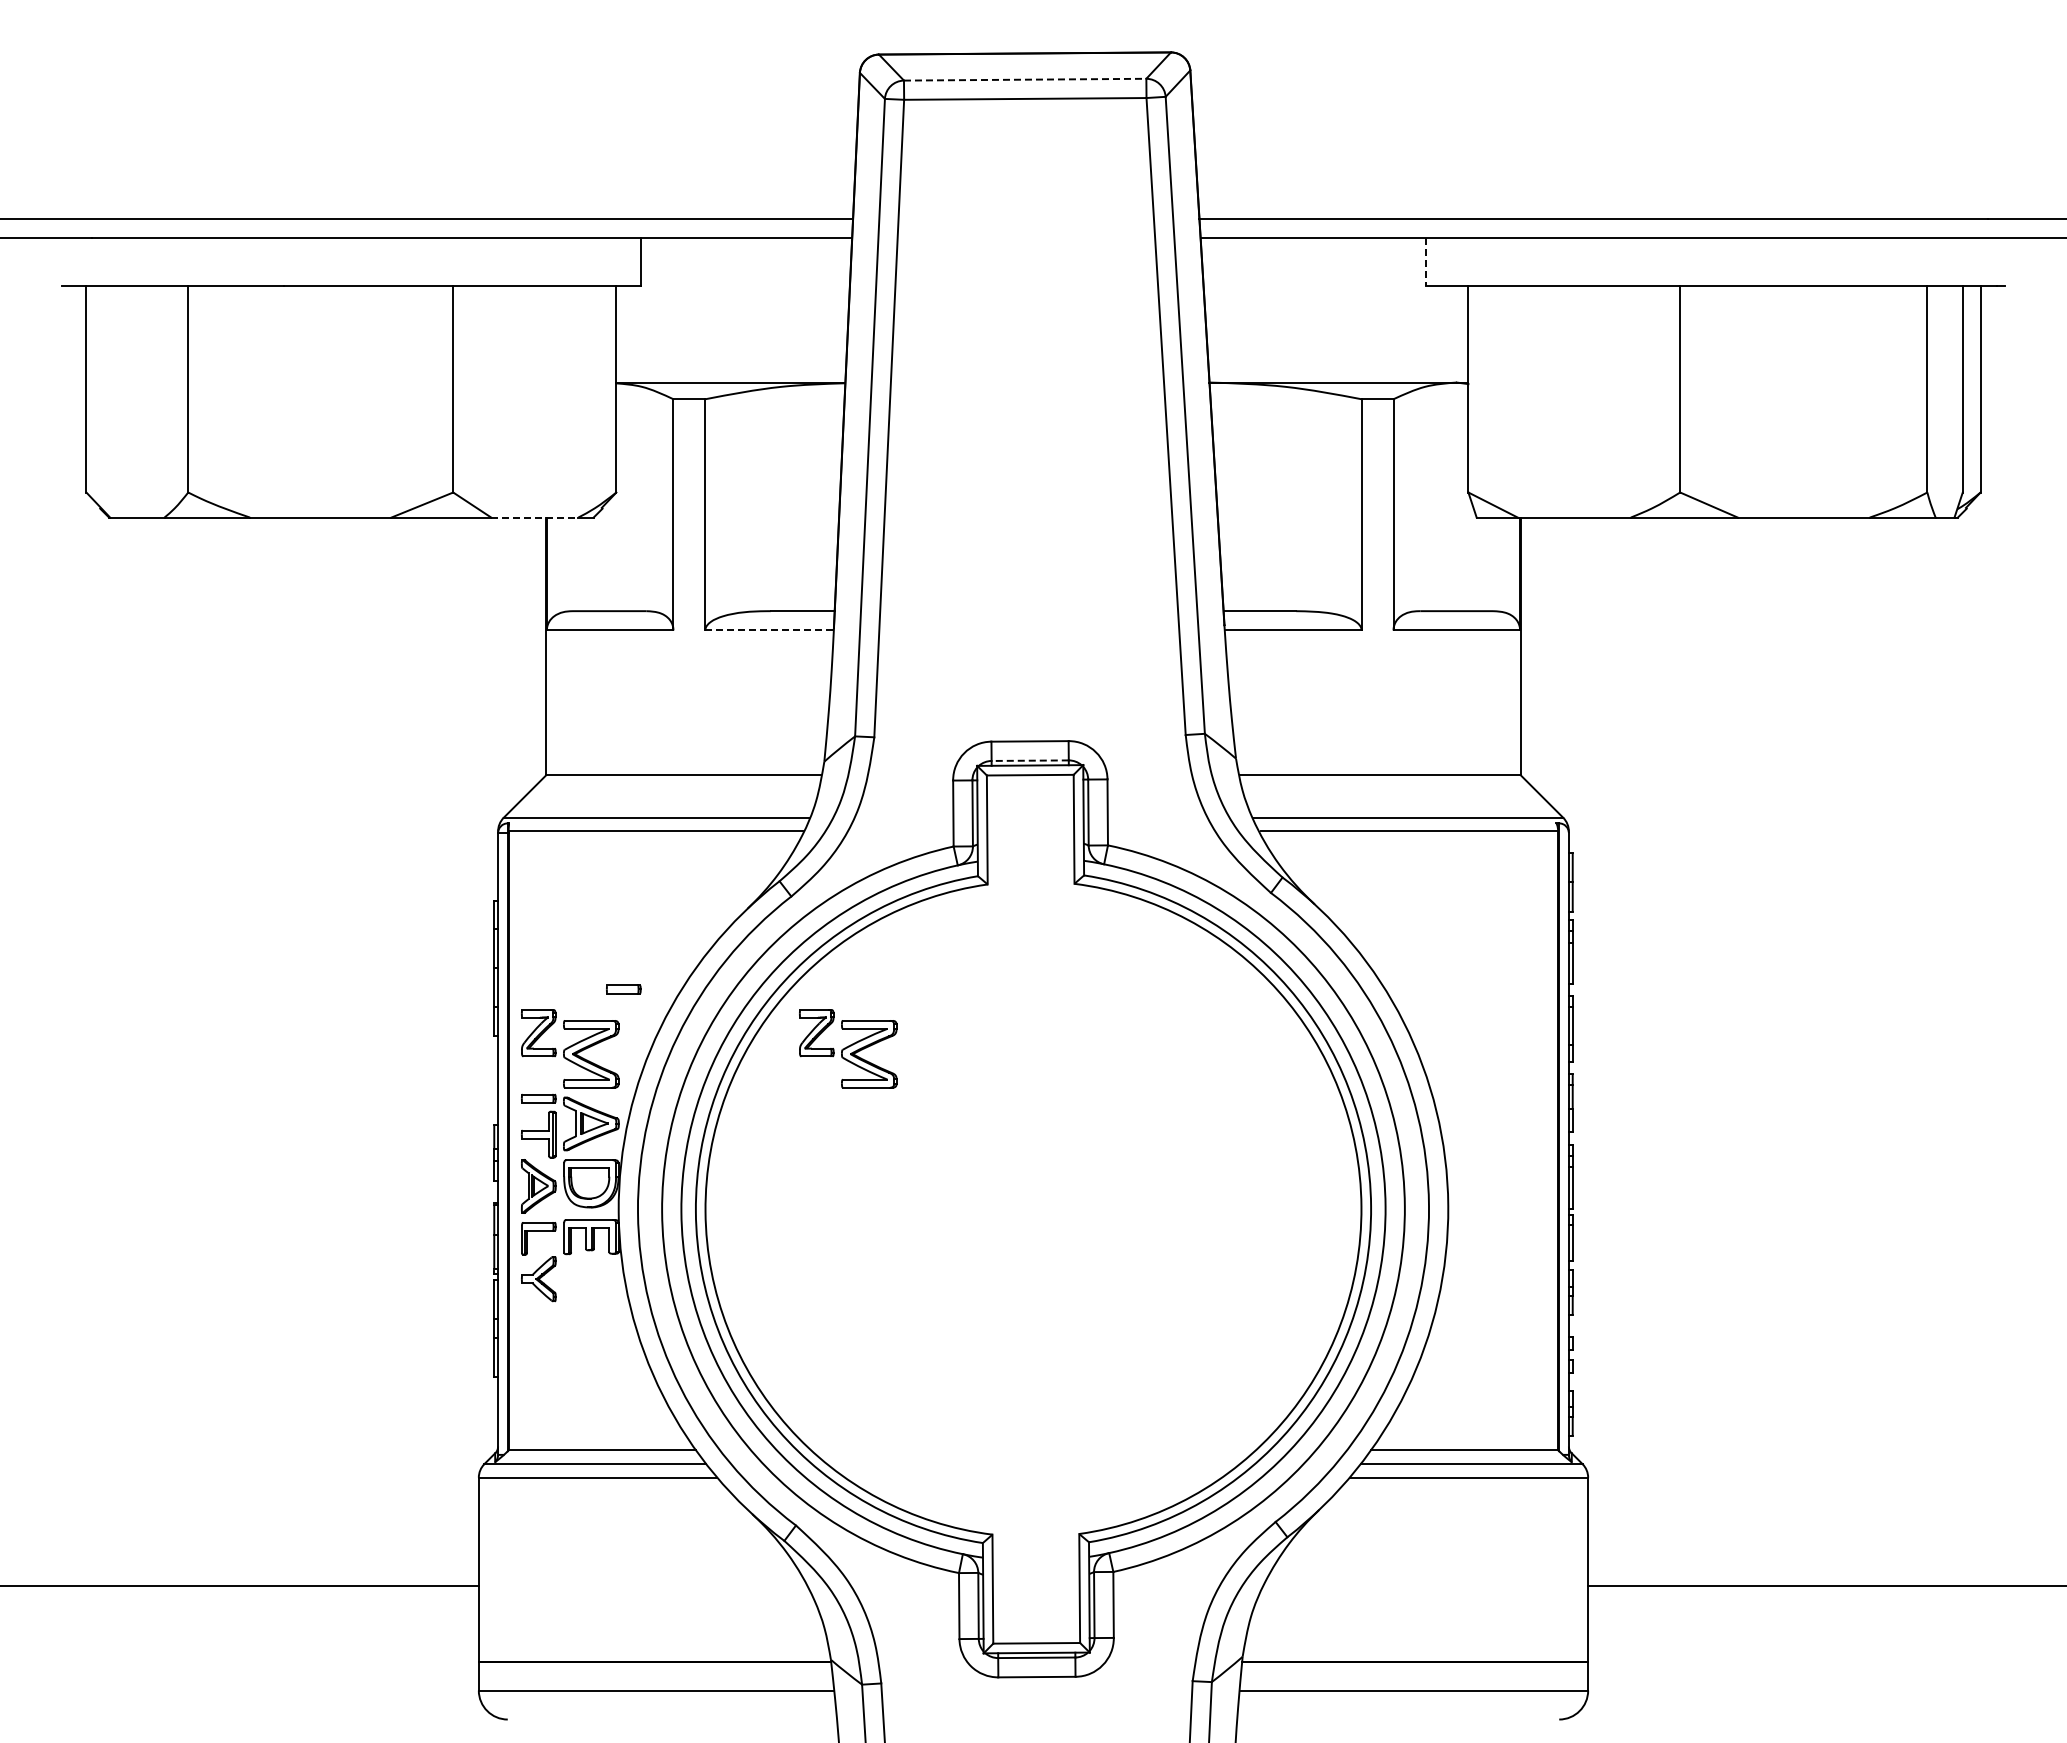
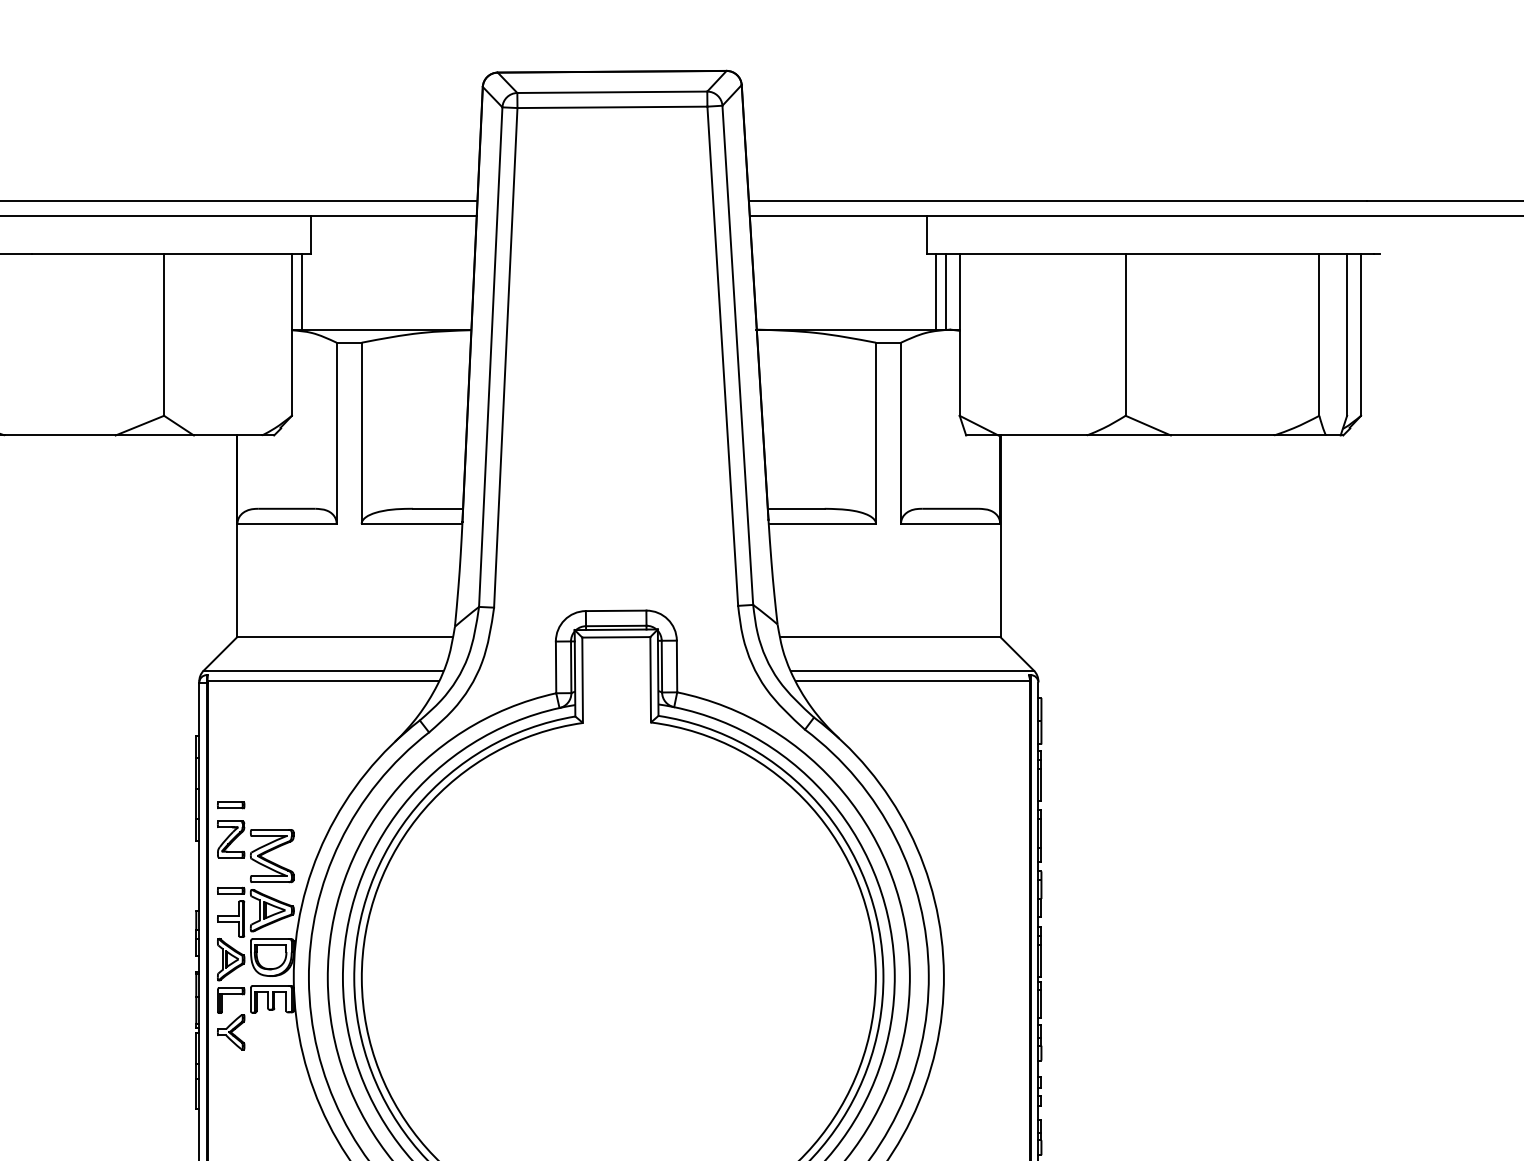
line: (1025, 79) -> (612, 92), dashed -> solid
line: (1426, 262) -> (926, 235), dashed -> solid
line: (629, 334) -> (302, 291), added
line: (1437, 334) -> (935, 291), added
line: (1450, 334) -> (945, 291), added
line: (534, 517) -> (227, 435), dashed -> solid
line: (768, 630) -> (411, 523), dashed -> solid
line: (1030, 760) -> (616, 625), dashed -> solid
part: (623, 989) -> (230, 805), moved
part: (848, 1048) -> (473, 851), removed

